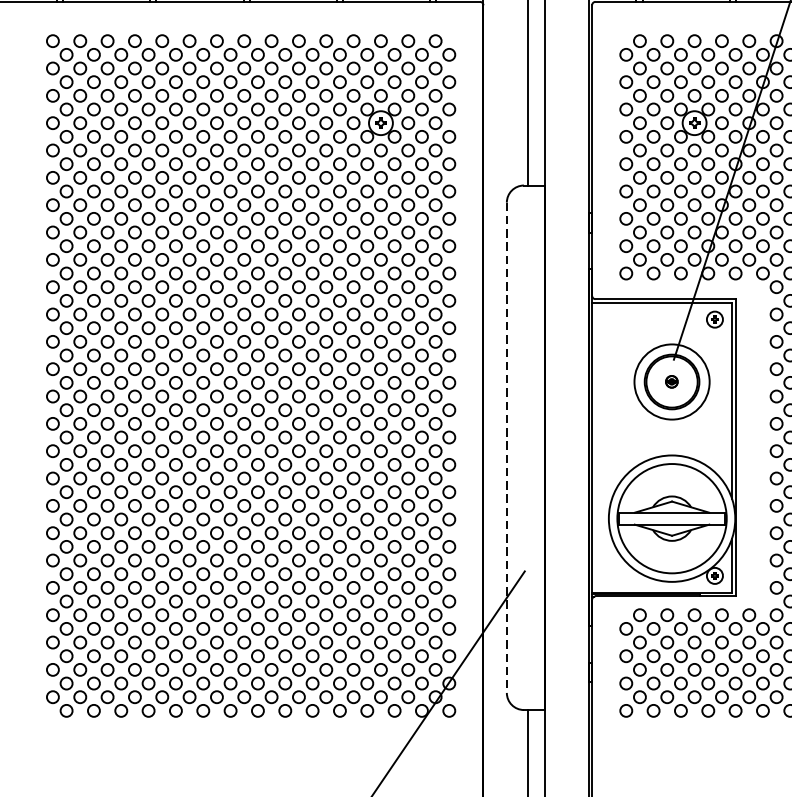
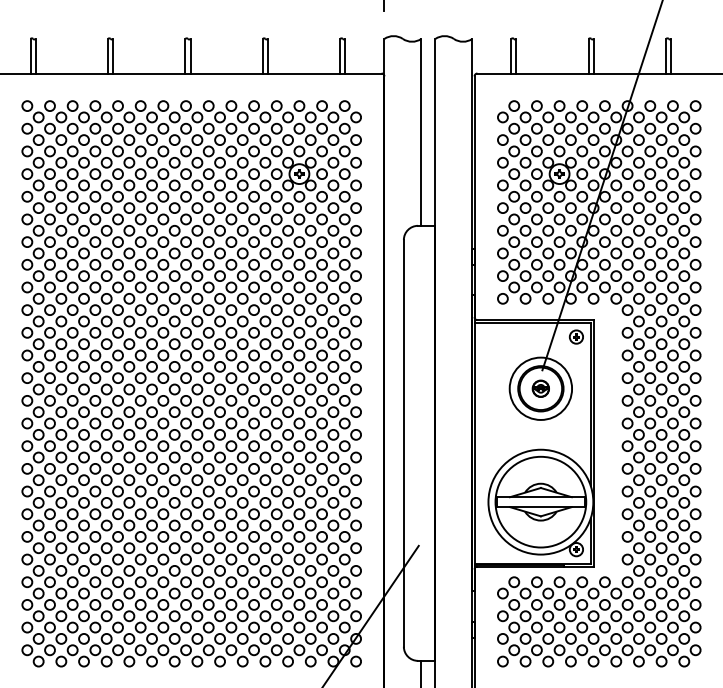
part: (671, 381) -> (540, 388), size x1.67
line: (506, 447) -> (403, 443), dashed -> solid

